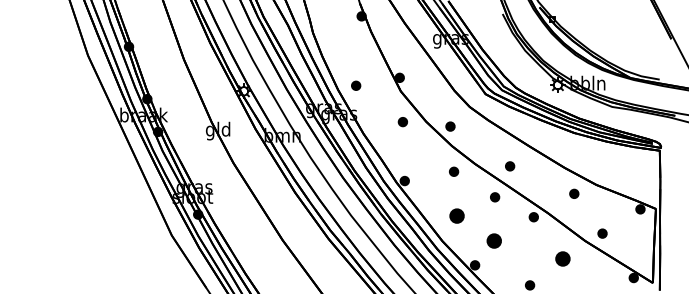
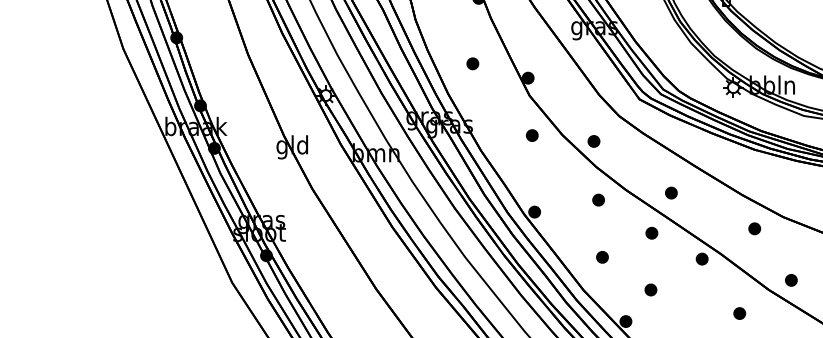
part: (356, 85) -> (473, 63), moved
part: (456, 215) -> (601, 256), size x0.62
part: (494, 240) -> (651, 289), size x0.62
part: (562, 259) -> (739, 313), size x0.62

